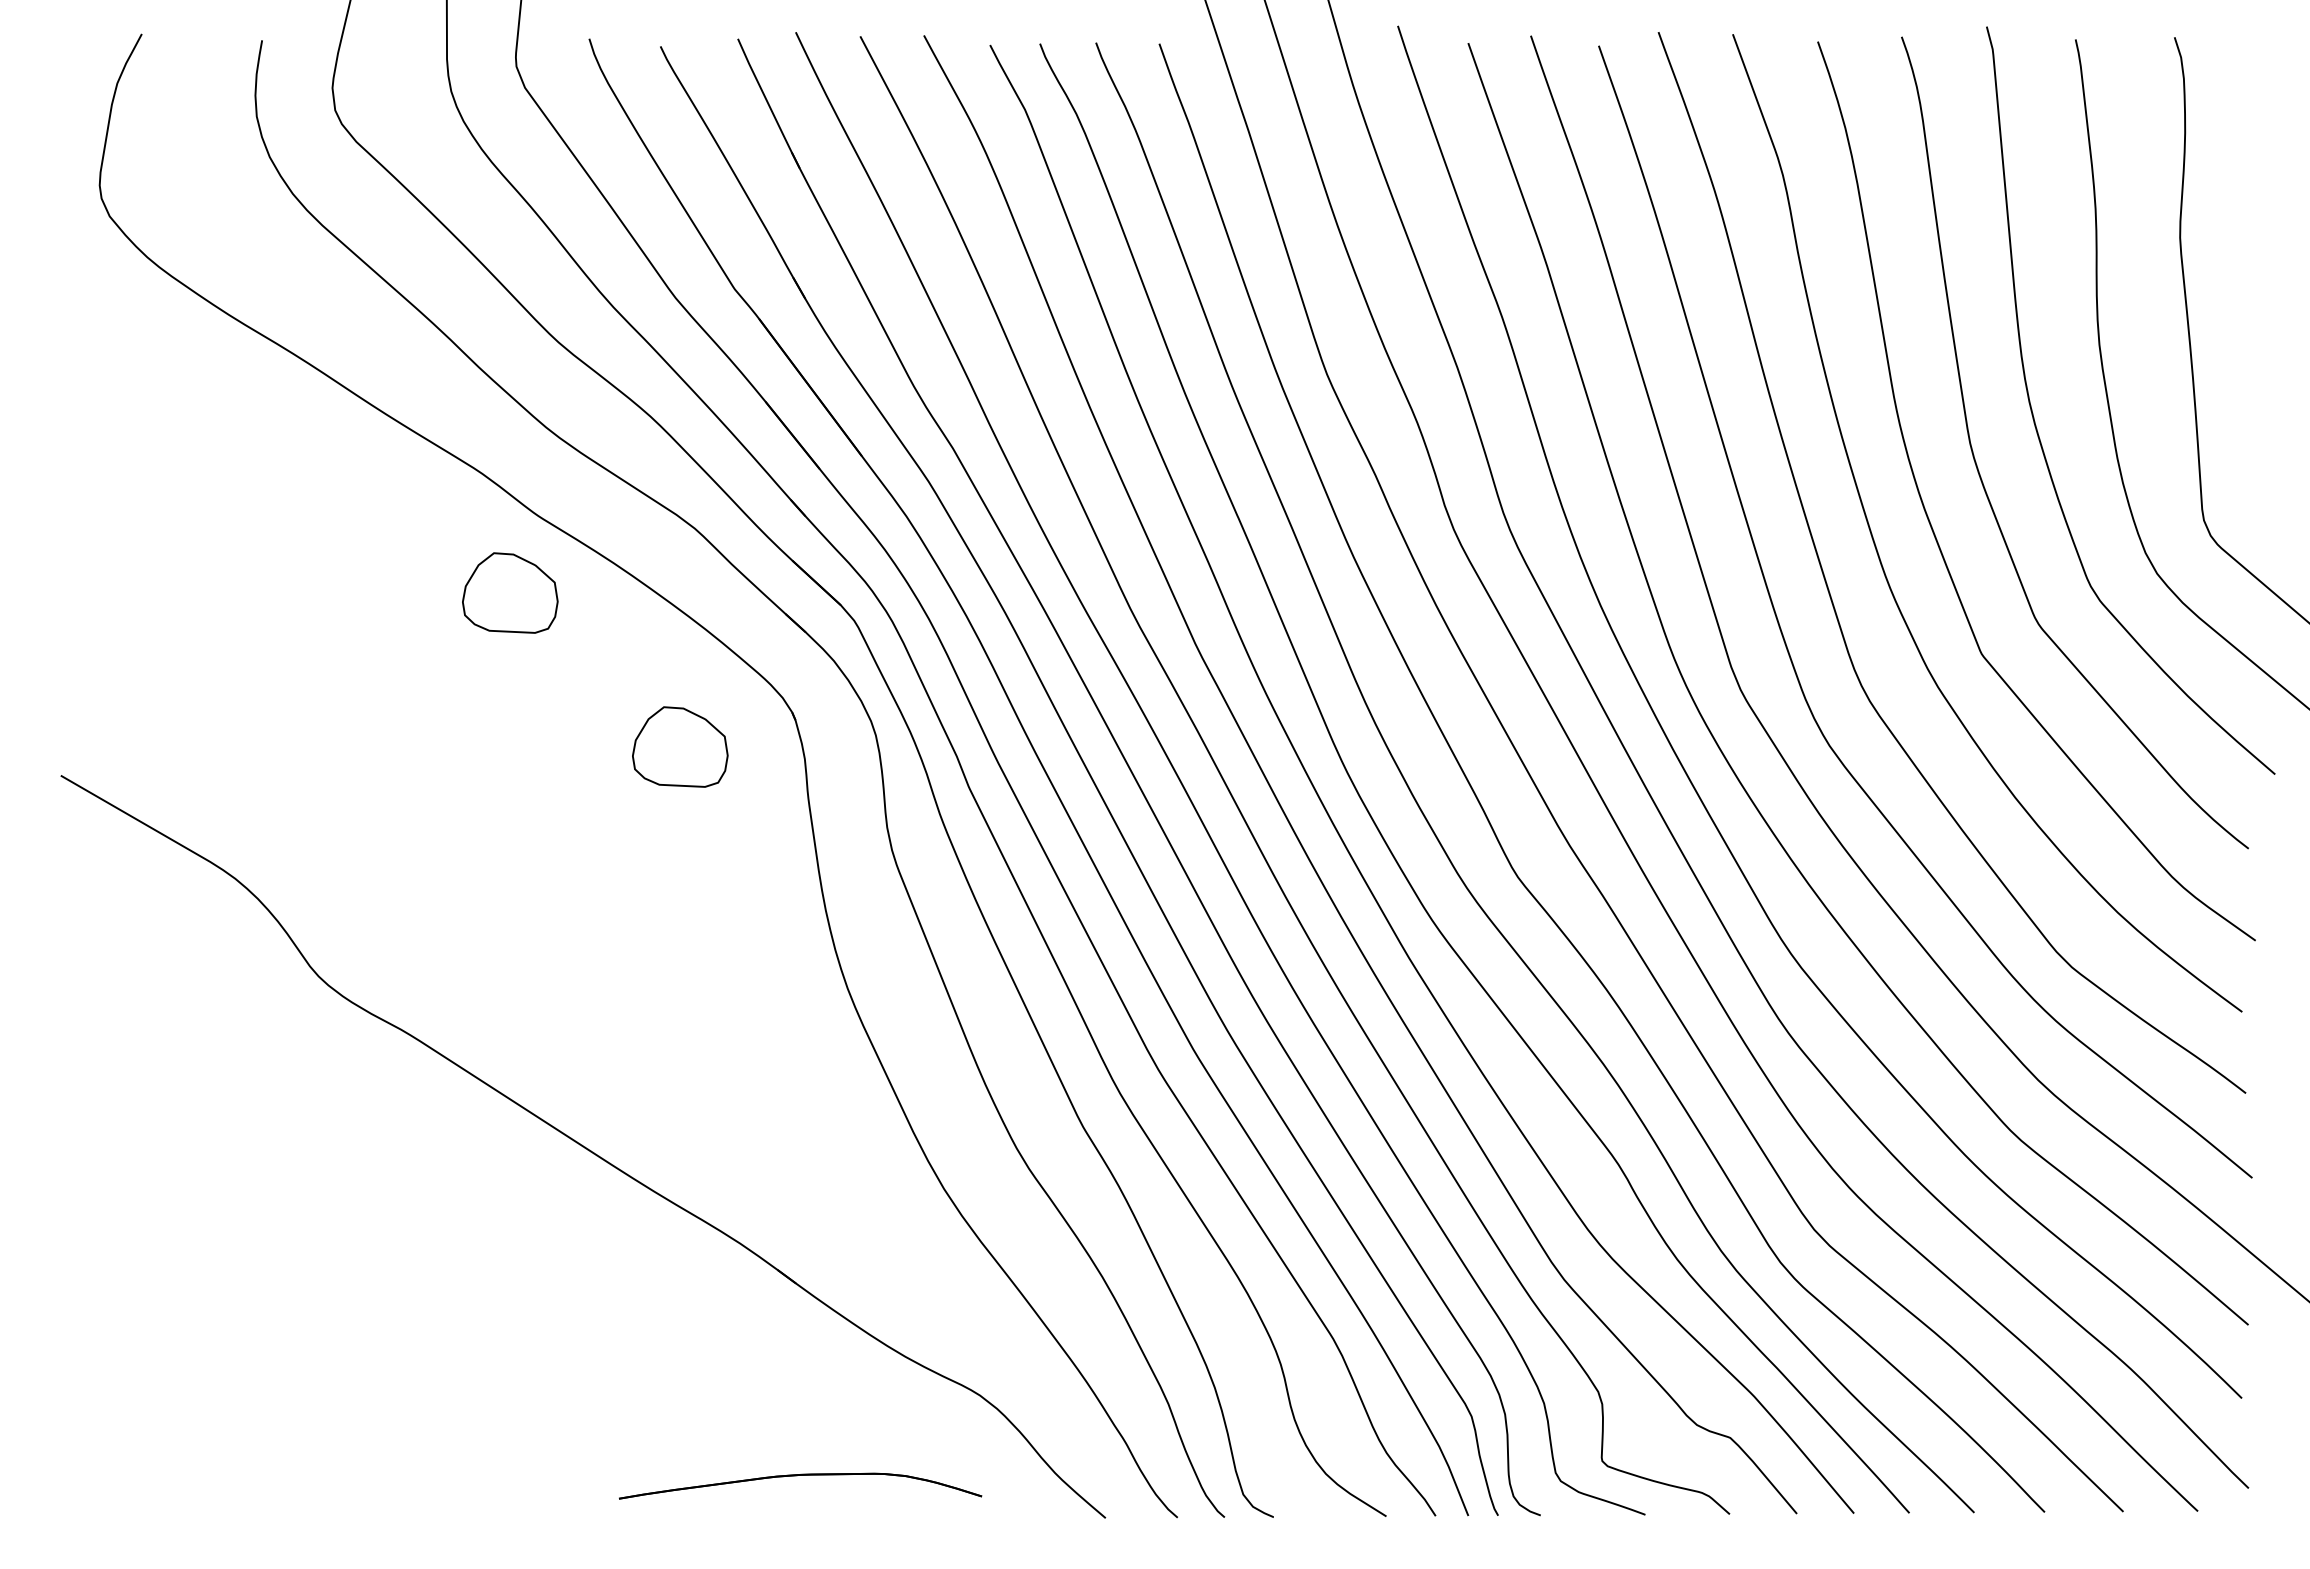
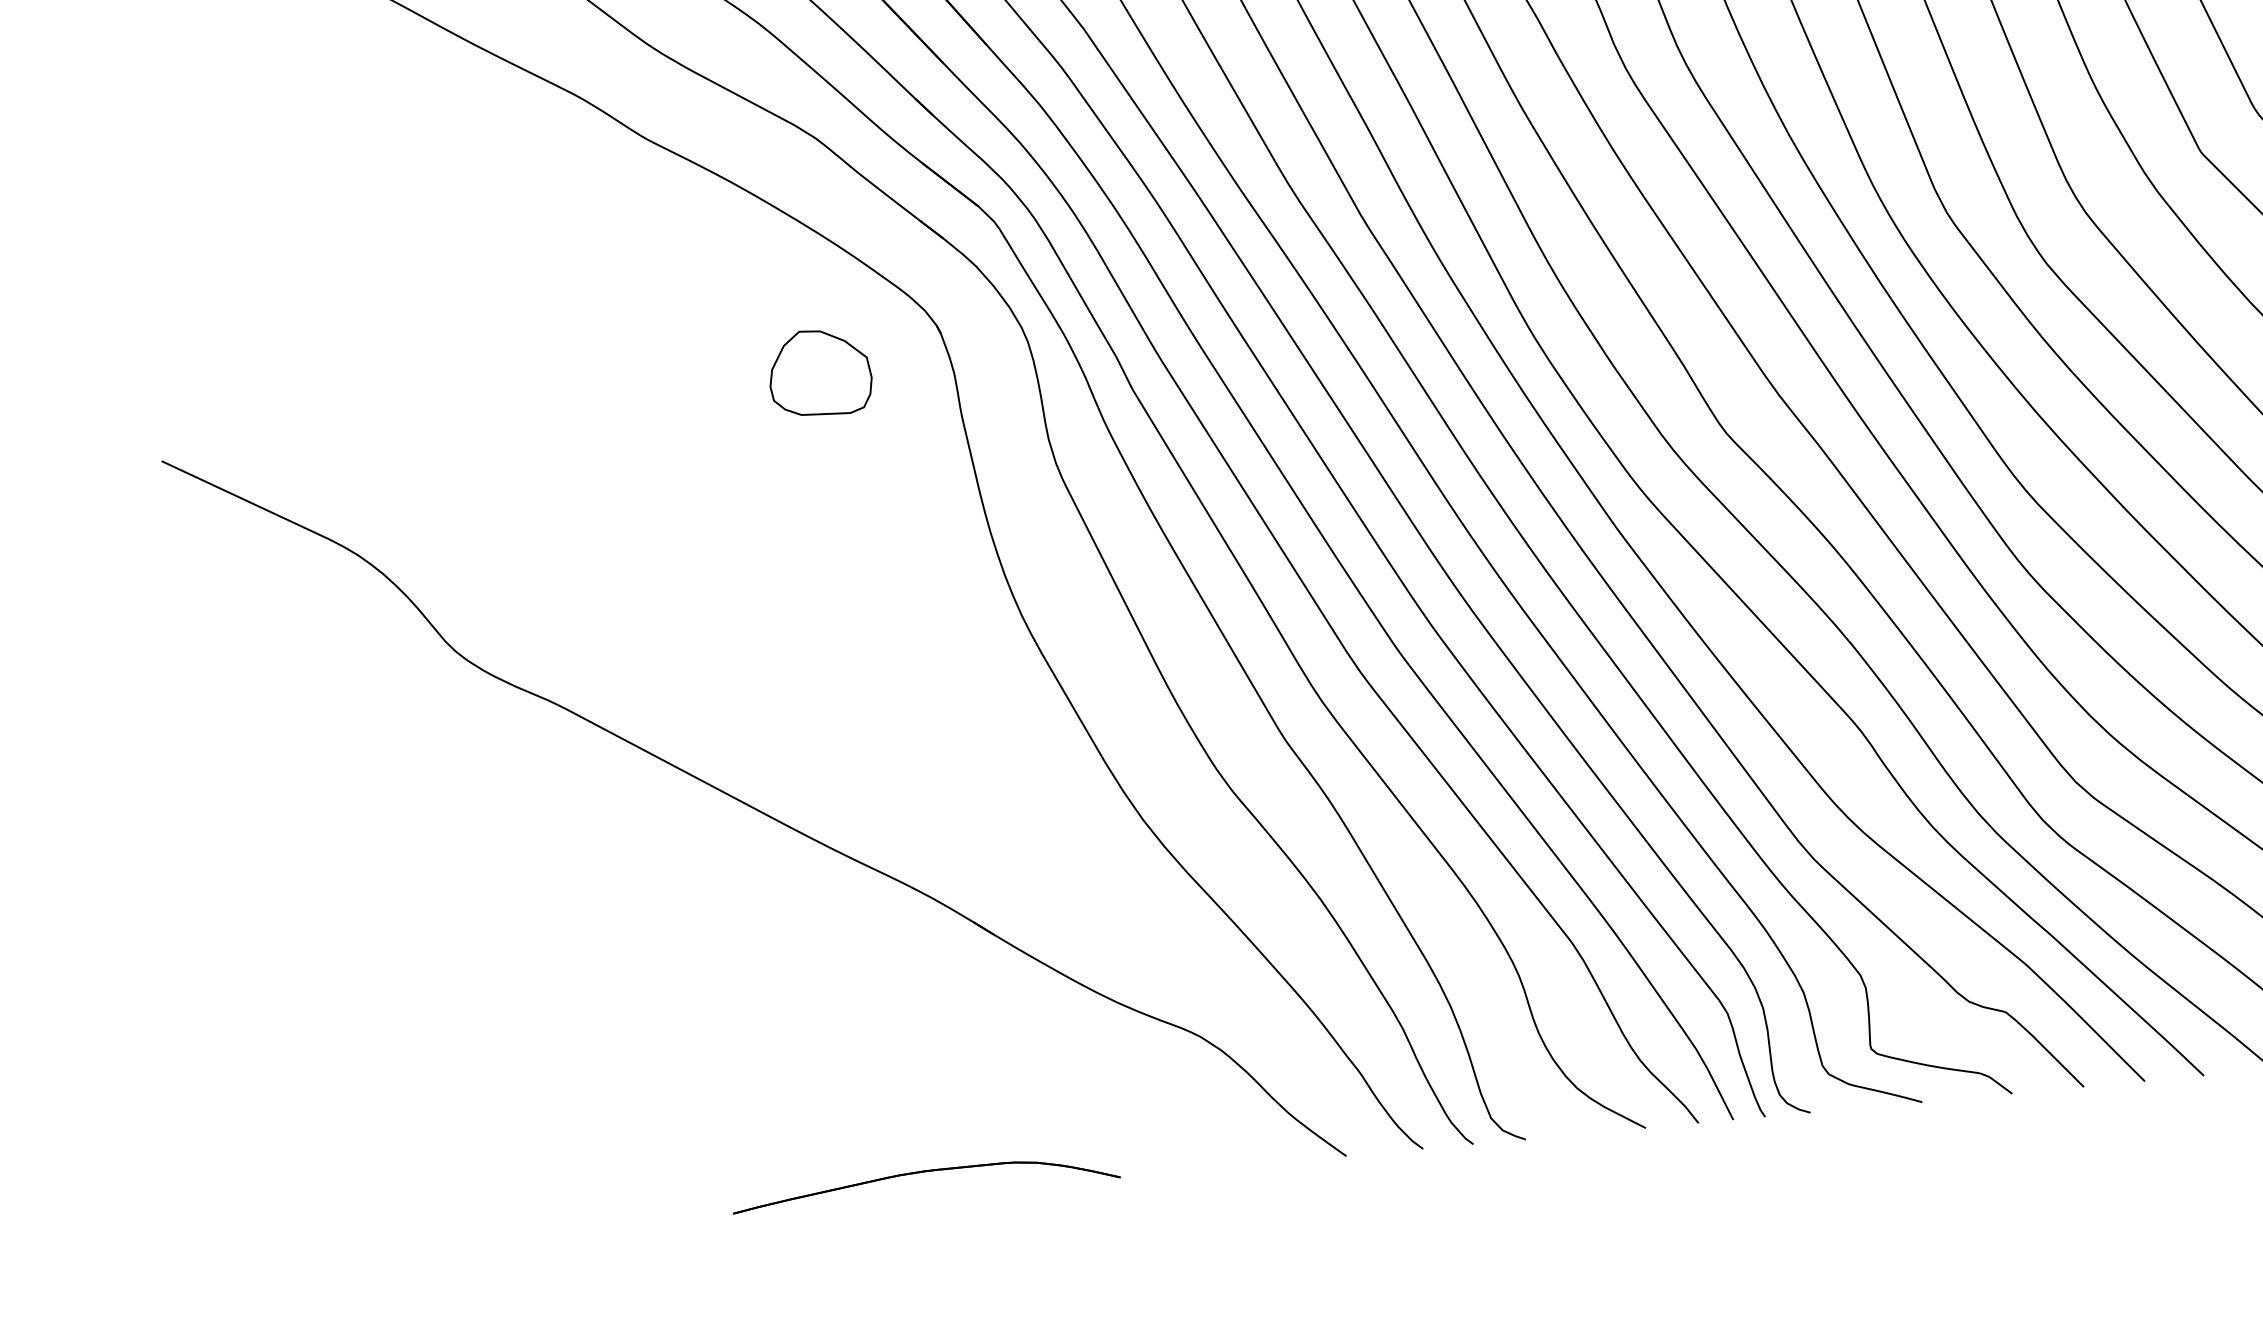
part: (510, 592) -> (624, 223), removed
part: (797, 1476) -> (921, 1173), moved

